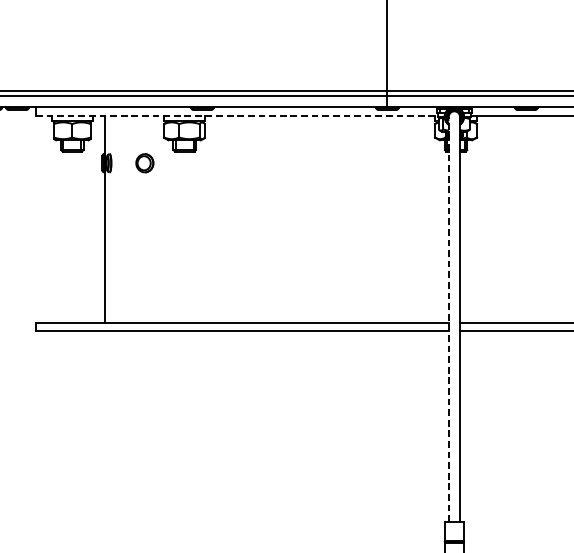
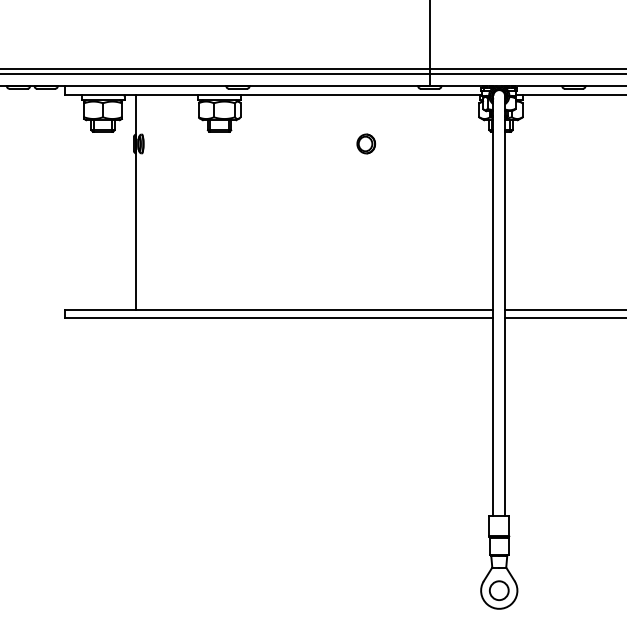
line: (237, 115) -> (274, 94), dashed -> solid
part: (144, 162) -> (365, 143), moved
line: (448, 319) -> (493, 305), dashed -> solid

